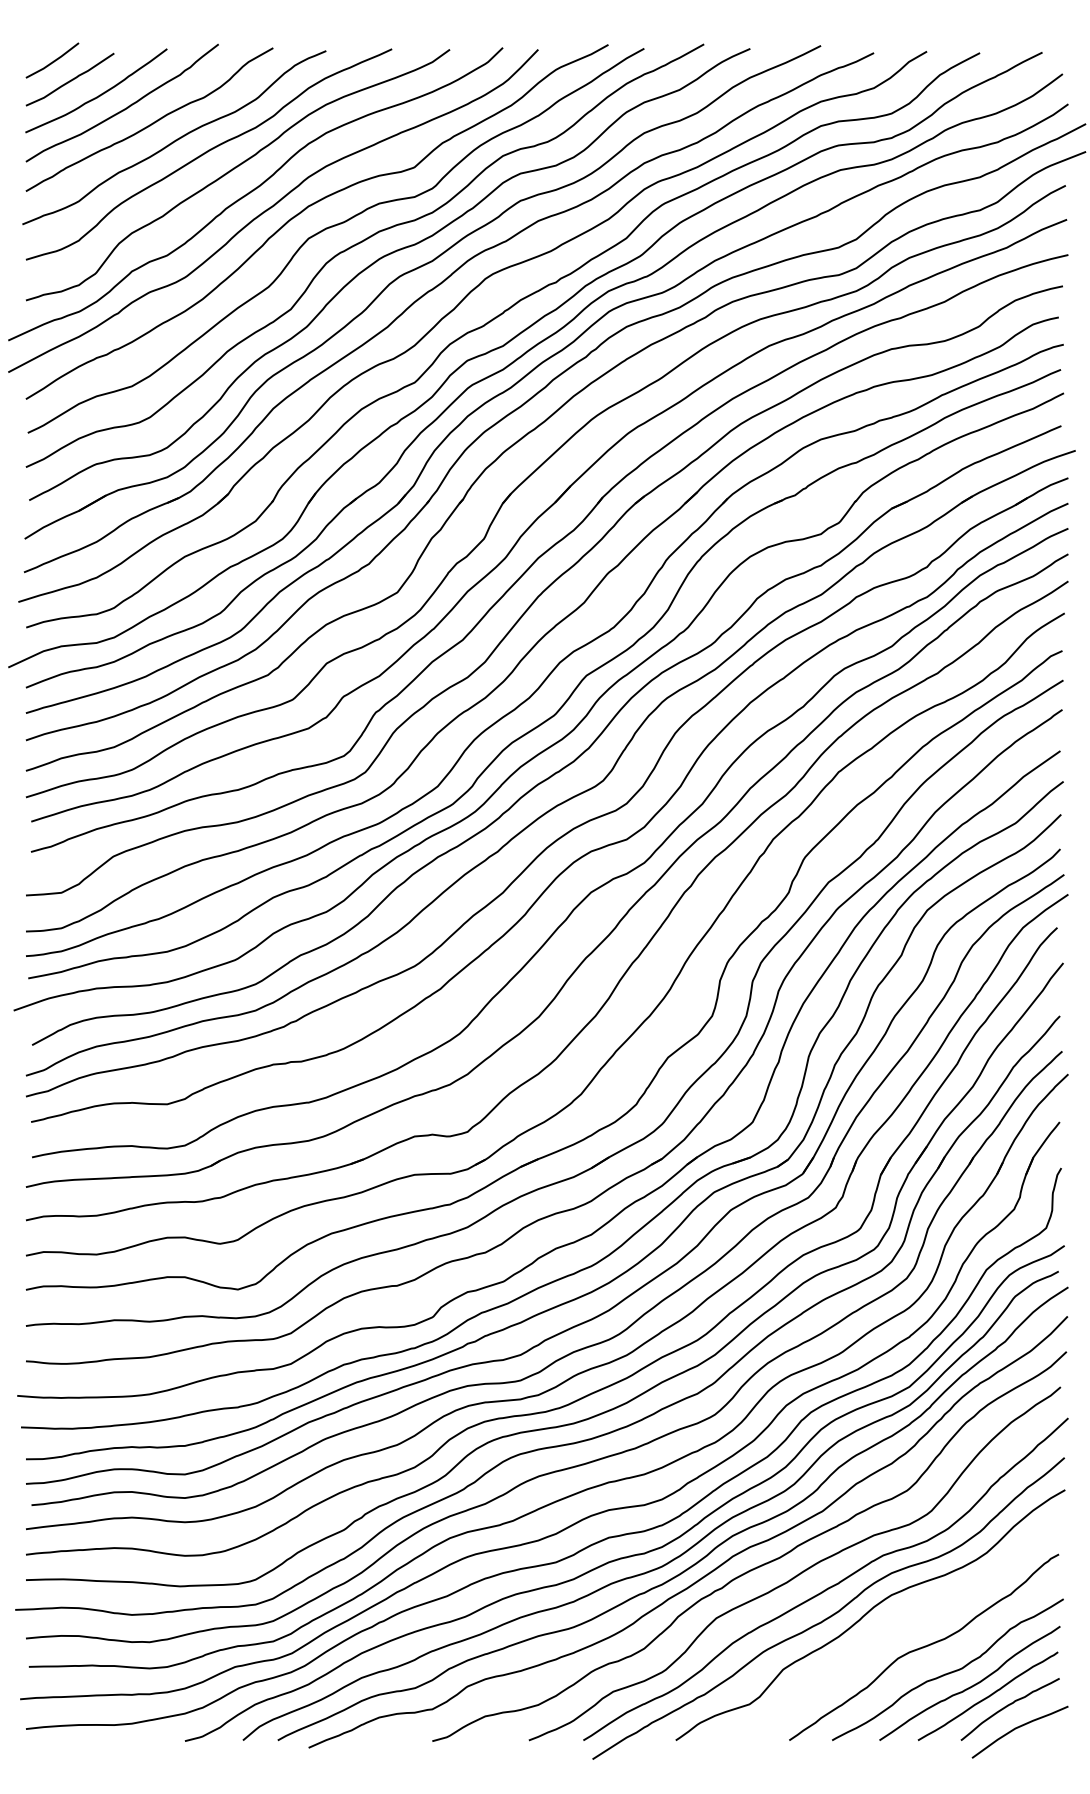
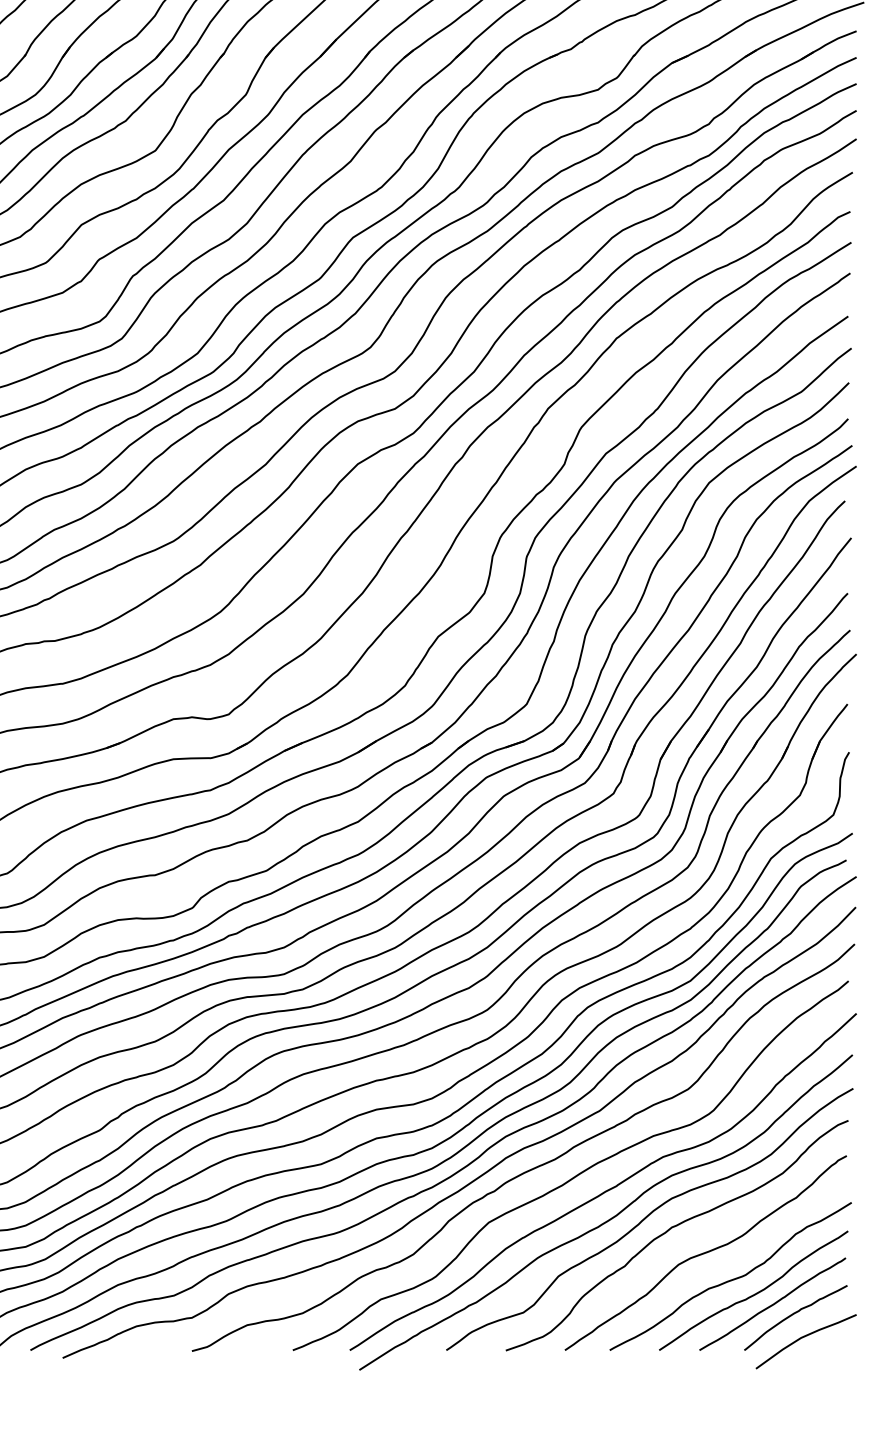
curve: (893, 1623) -> (673, 1228), added

